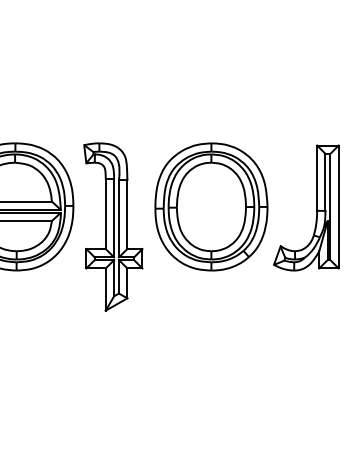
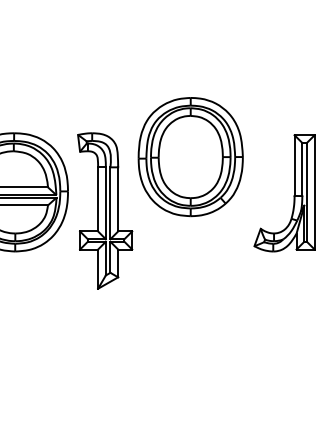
part: (211, 206) -> (190, 156), moved

